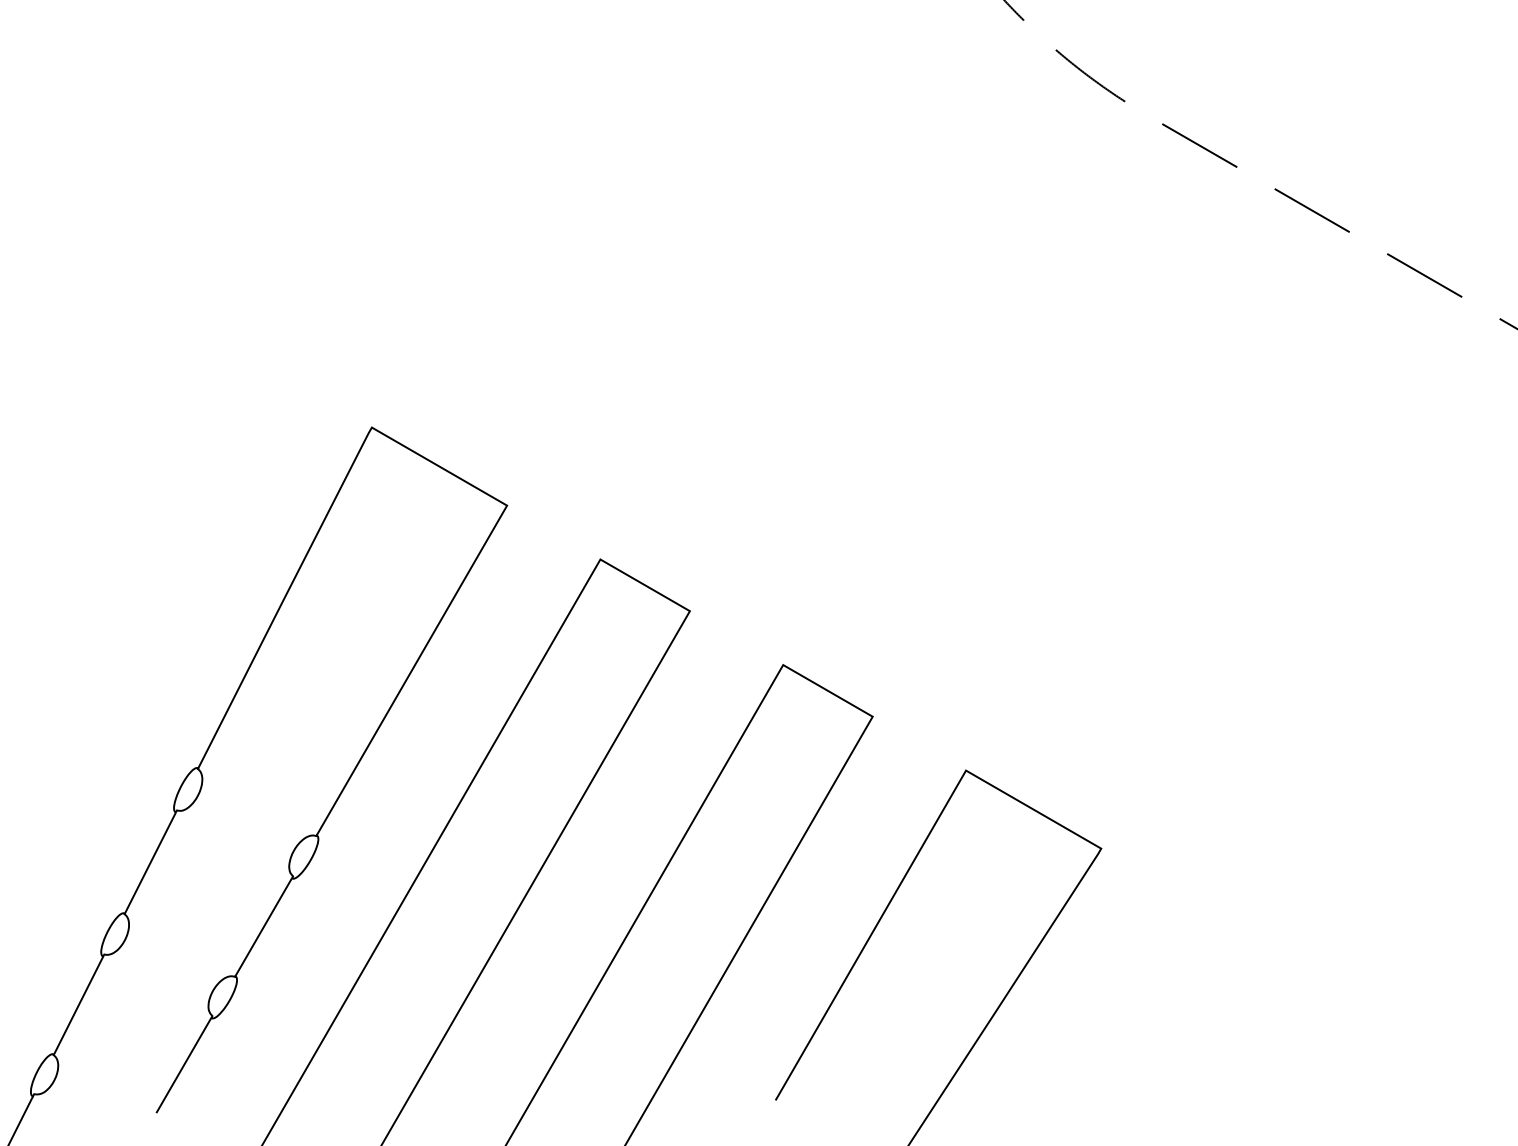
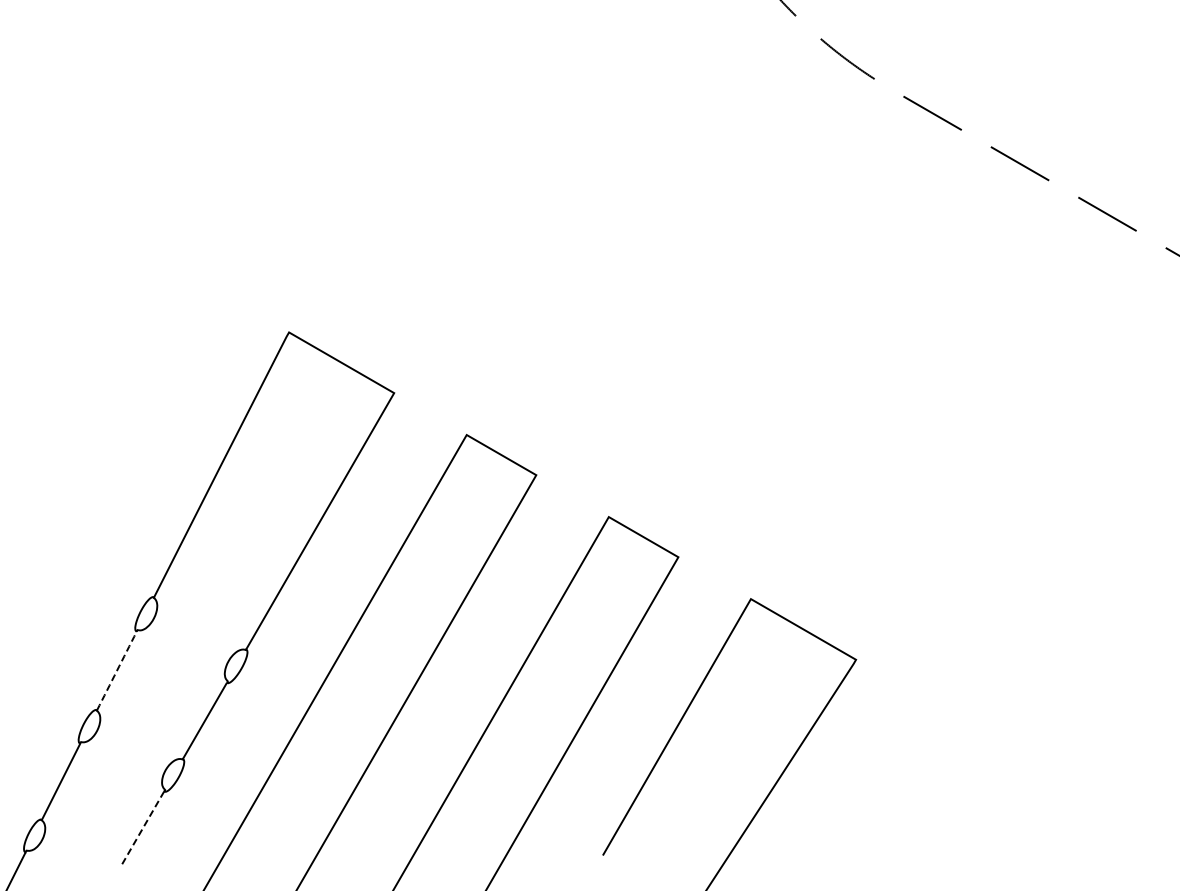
line: (149, 863) -> (116, 671), solid -> dashed
line: (183, 1065) -> (142, 828), solid -> dashed

